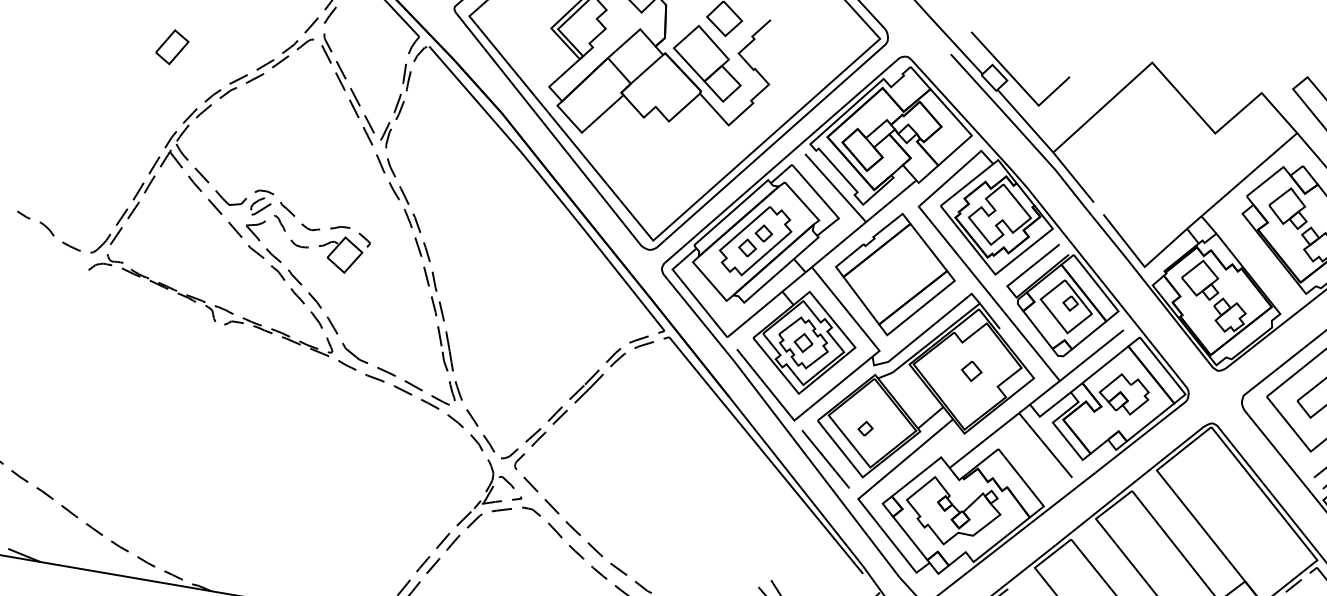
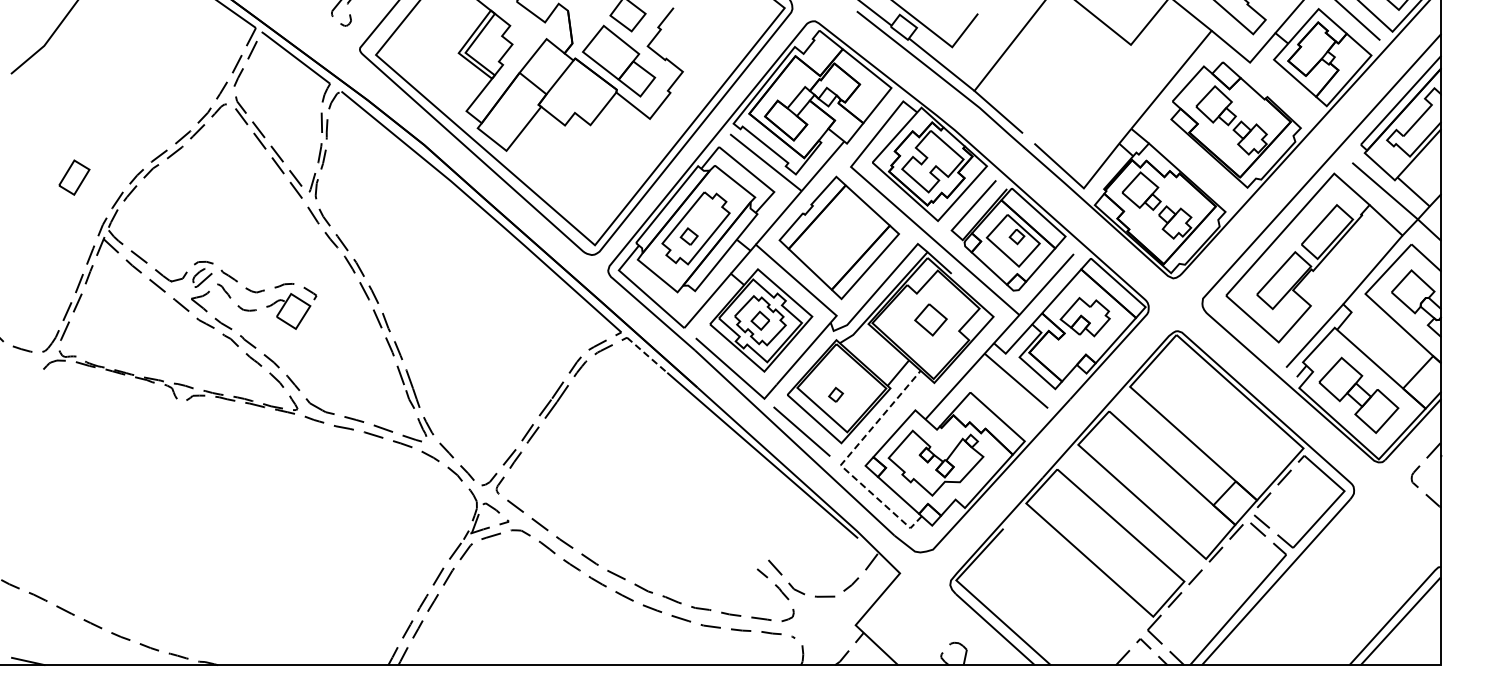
part: (172, 47) -> (74, 177), moved
part: (763, 233) -> (702, 219), removed
line: (686, 358) -> (647, 355), solid -> dashed
part: (971, 371) -> (930, 320), size x1.6
line: (862, 494) -> (844, 460), solid -> dashed

